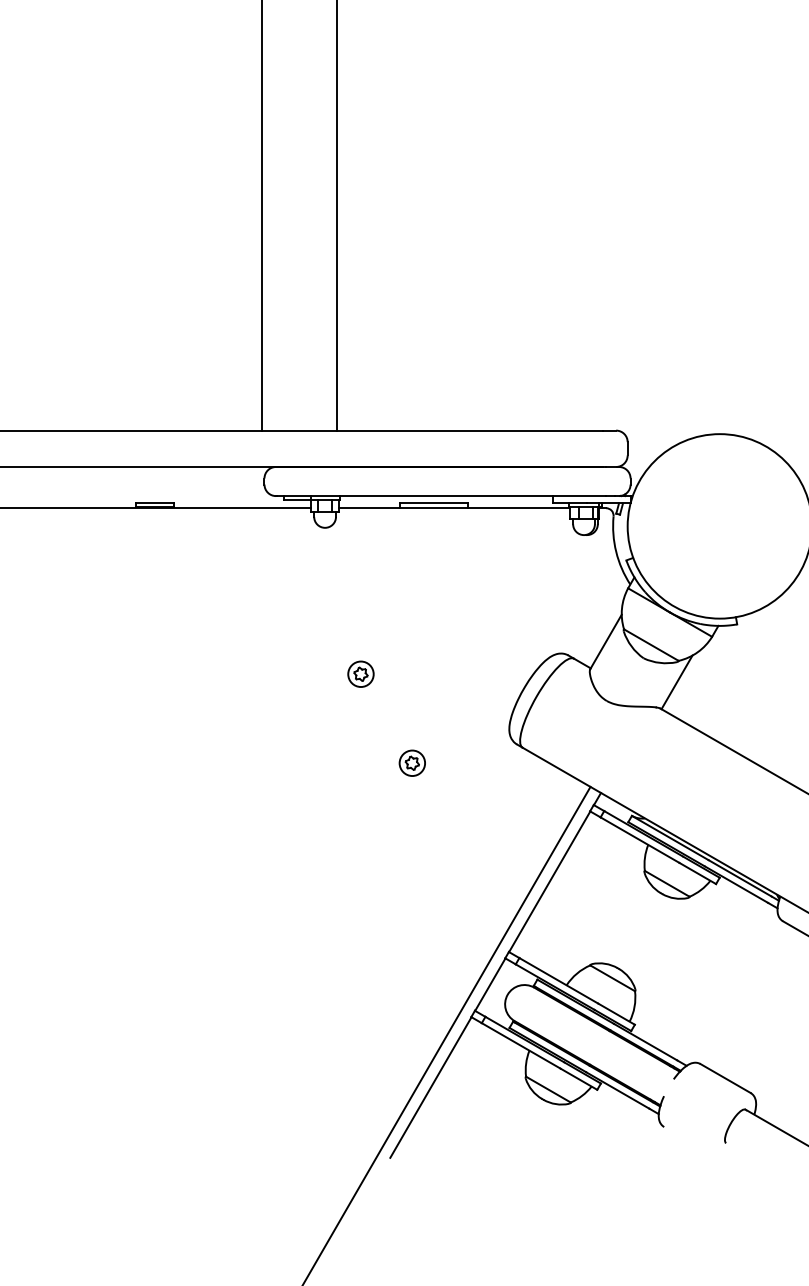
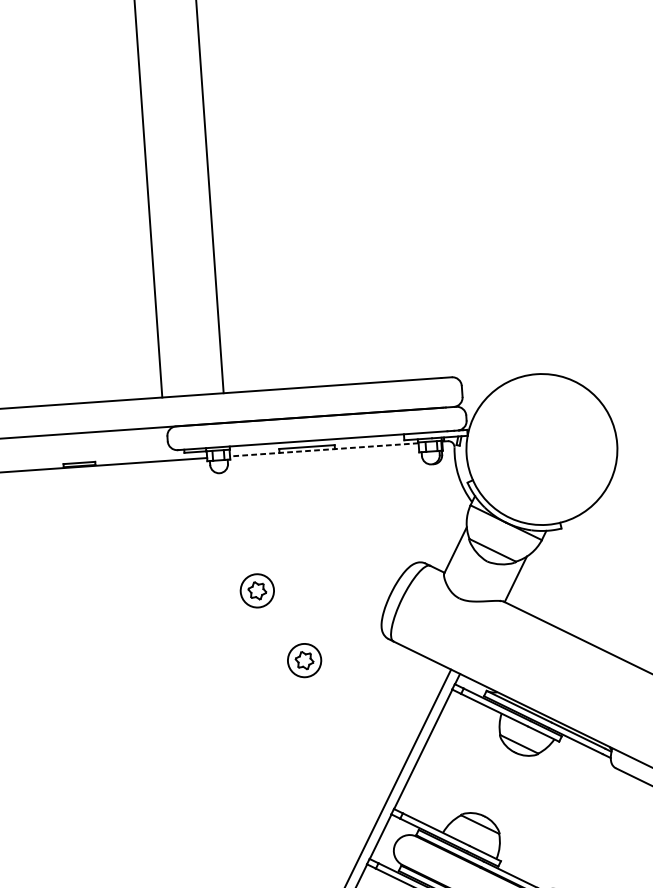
line: (454, 508) -> (324, 450), solid -> dashed
part: (360, 673) -> (256, 590), size x1.6
part: (411, 762) -> (303, 659), size x1.6

